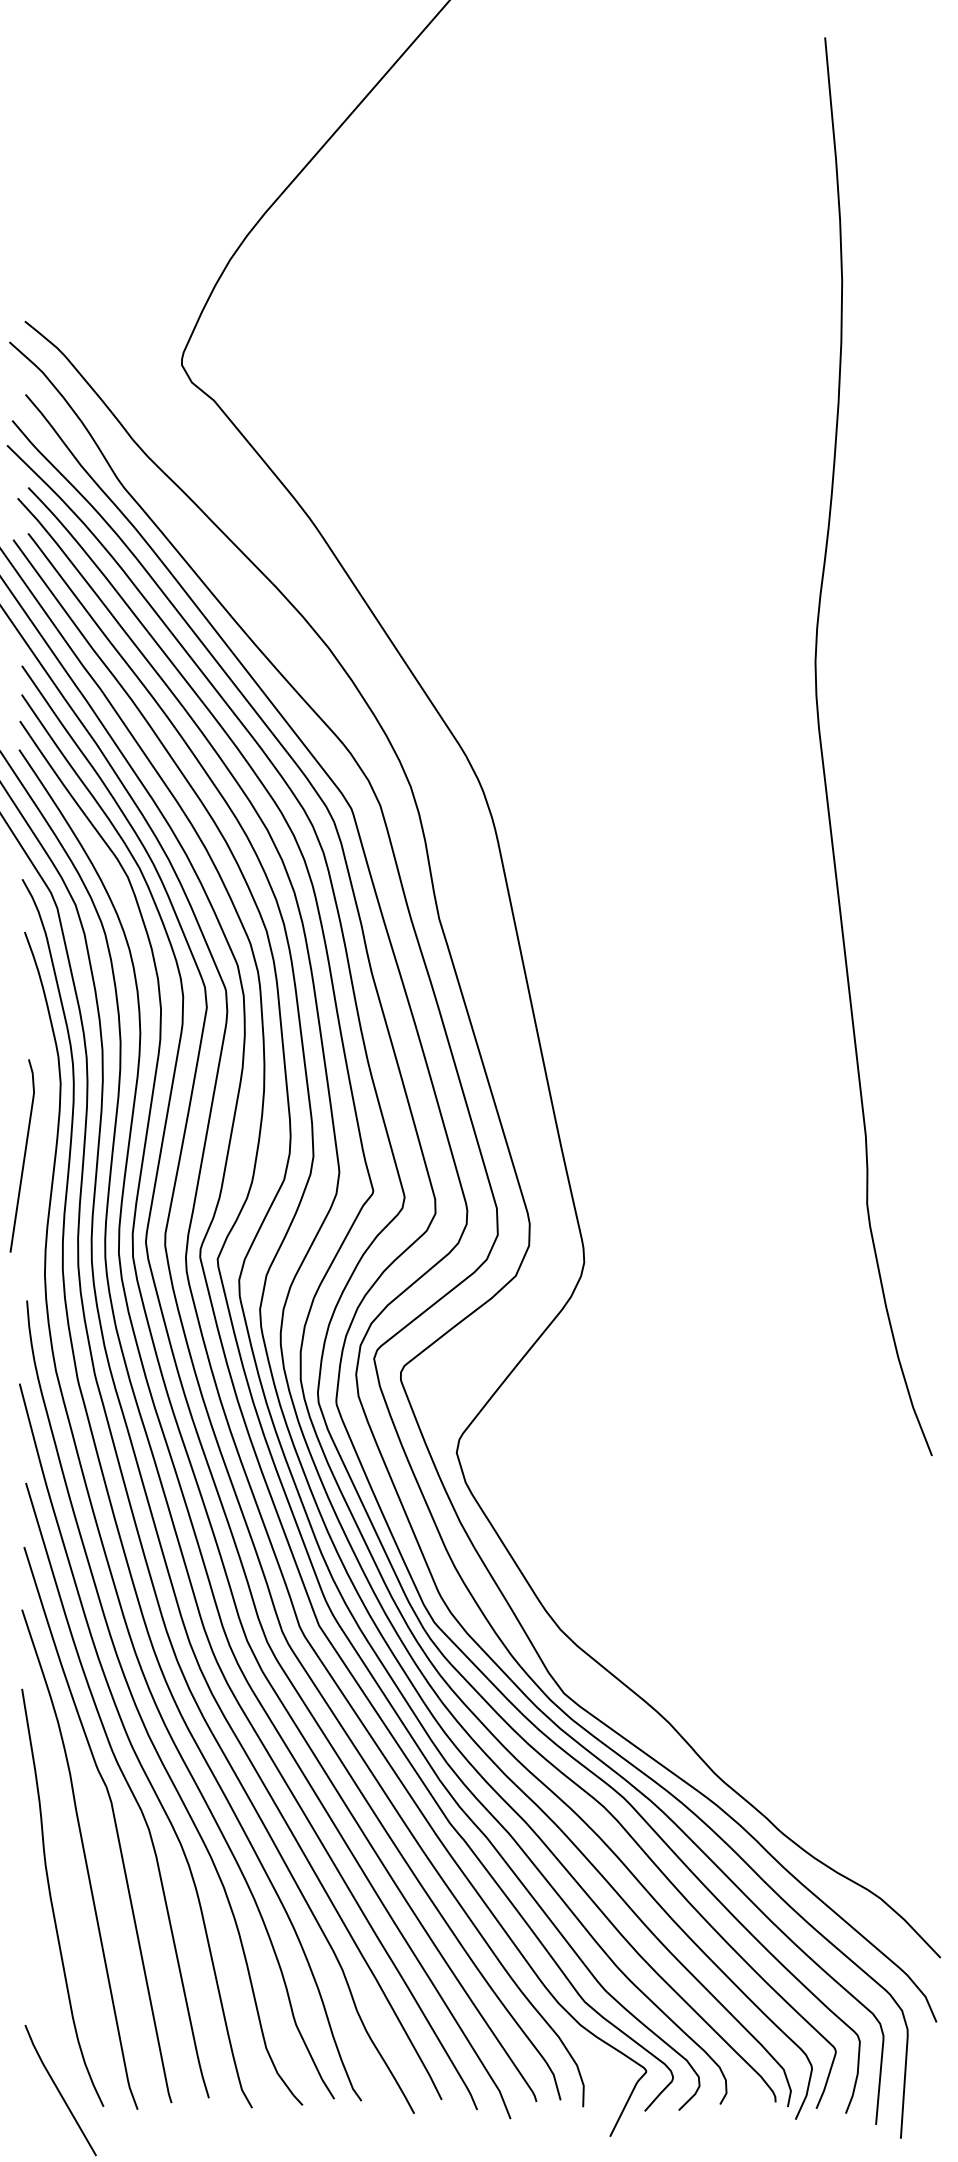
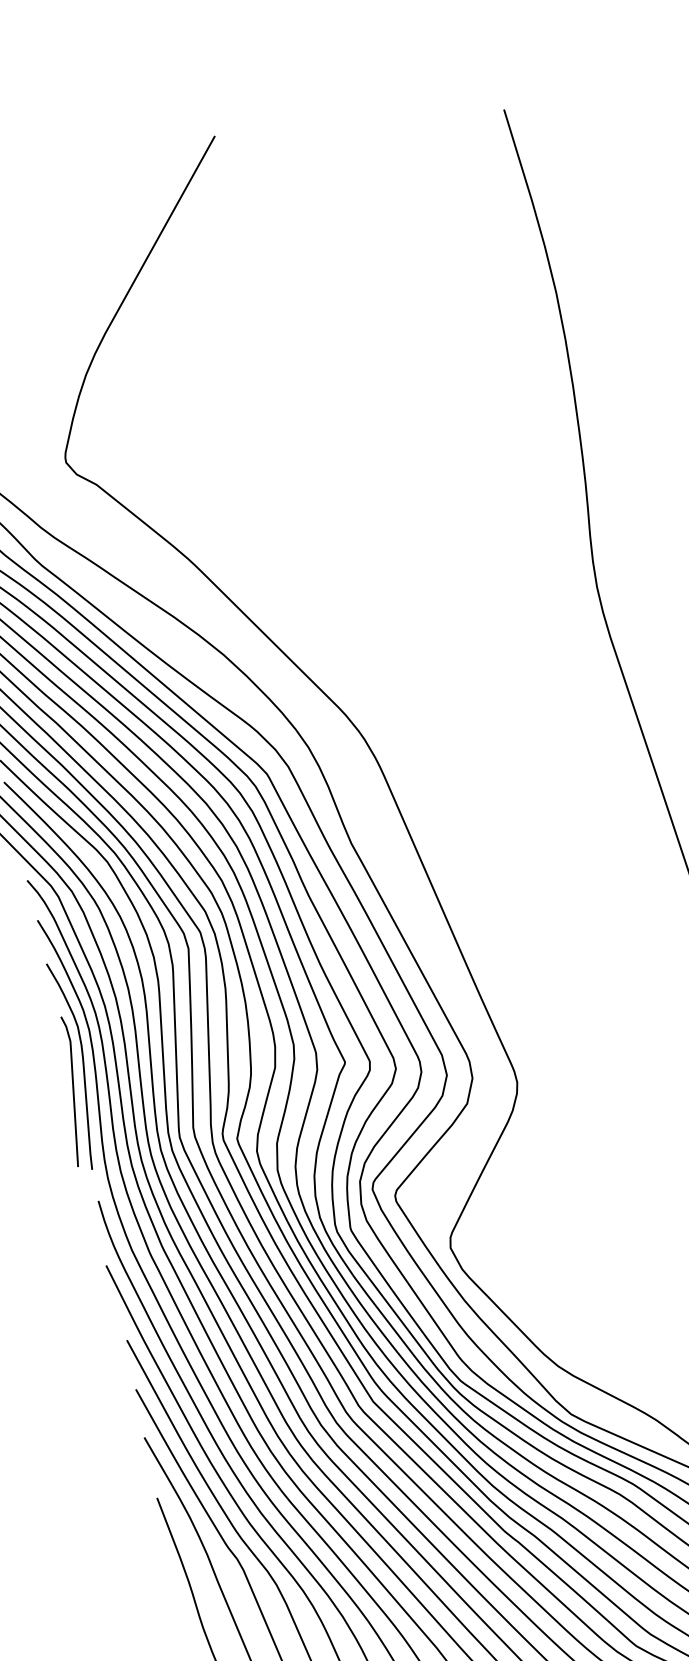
curve: (43, 1124) -> (82, 1064), added

